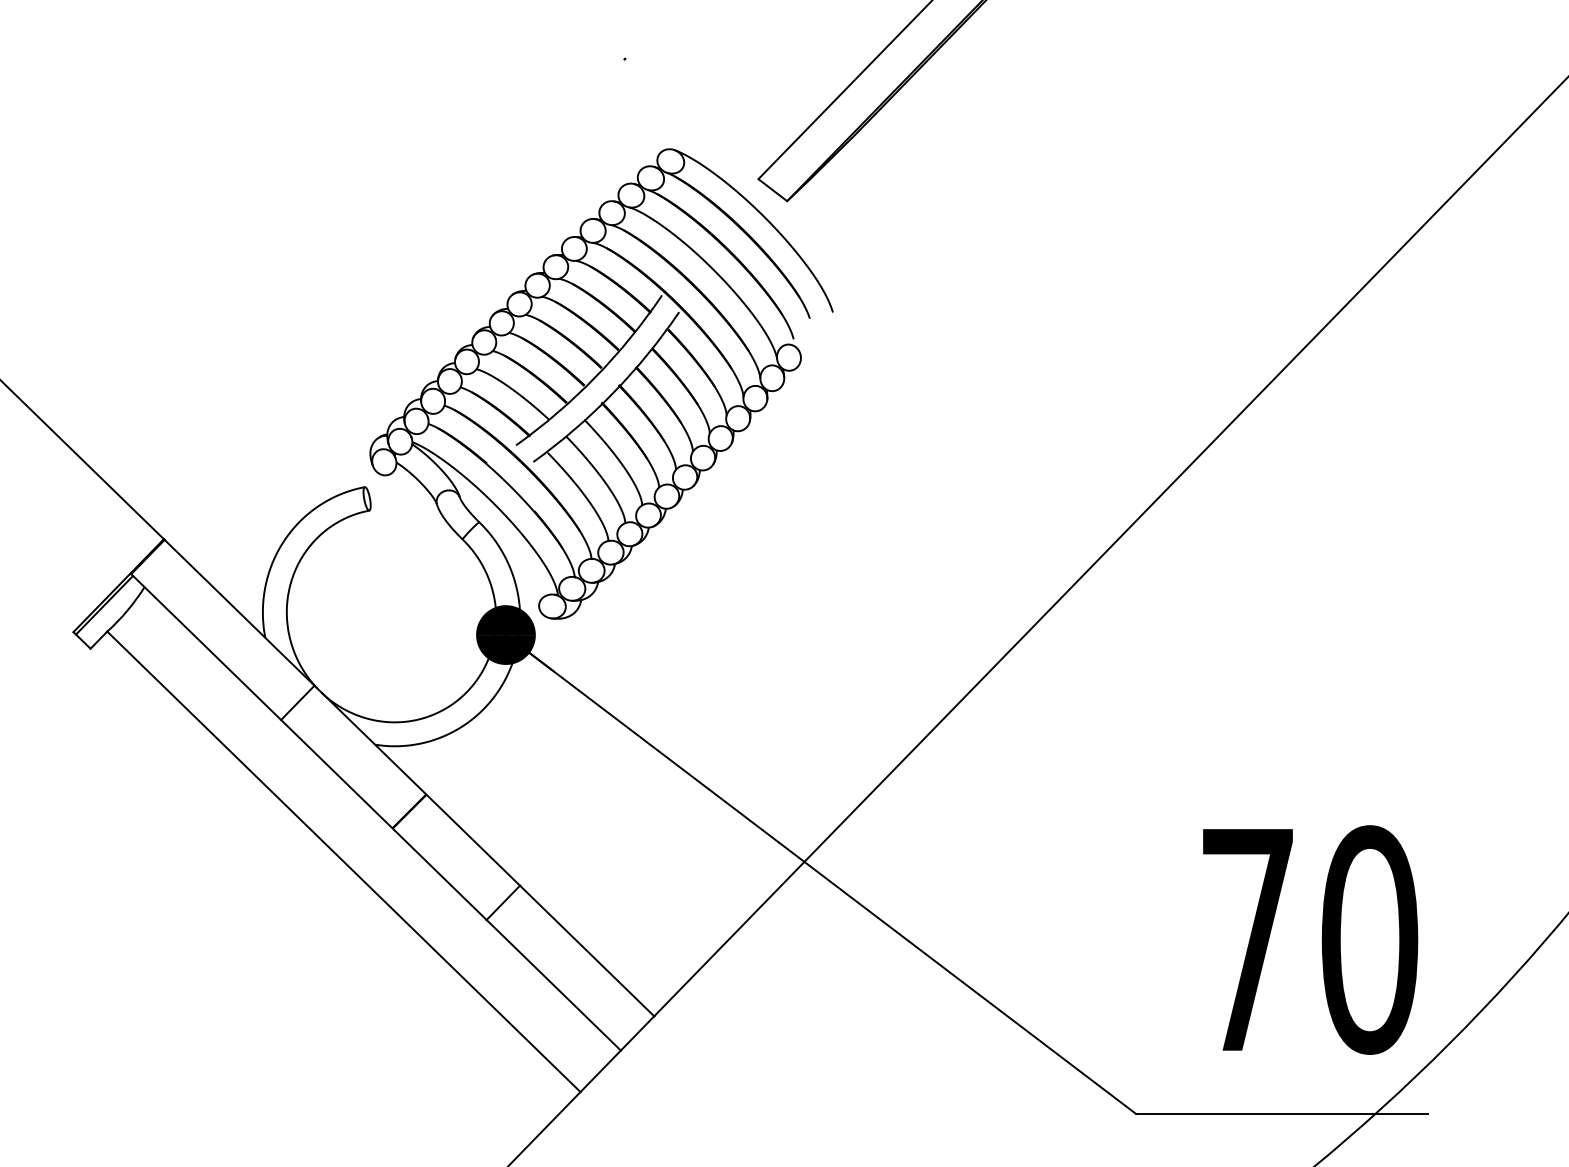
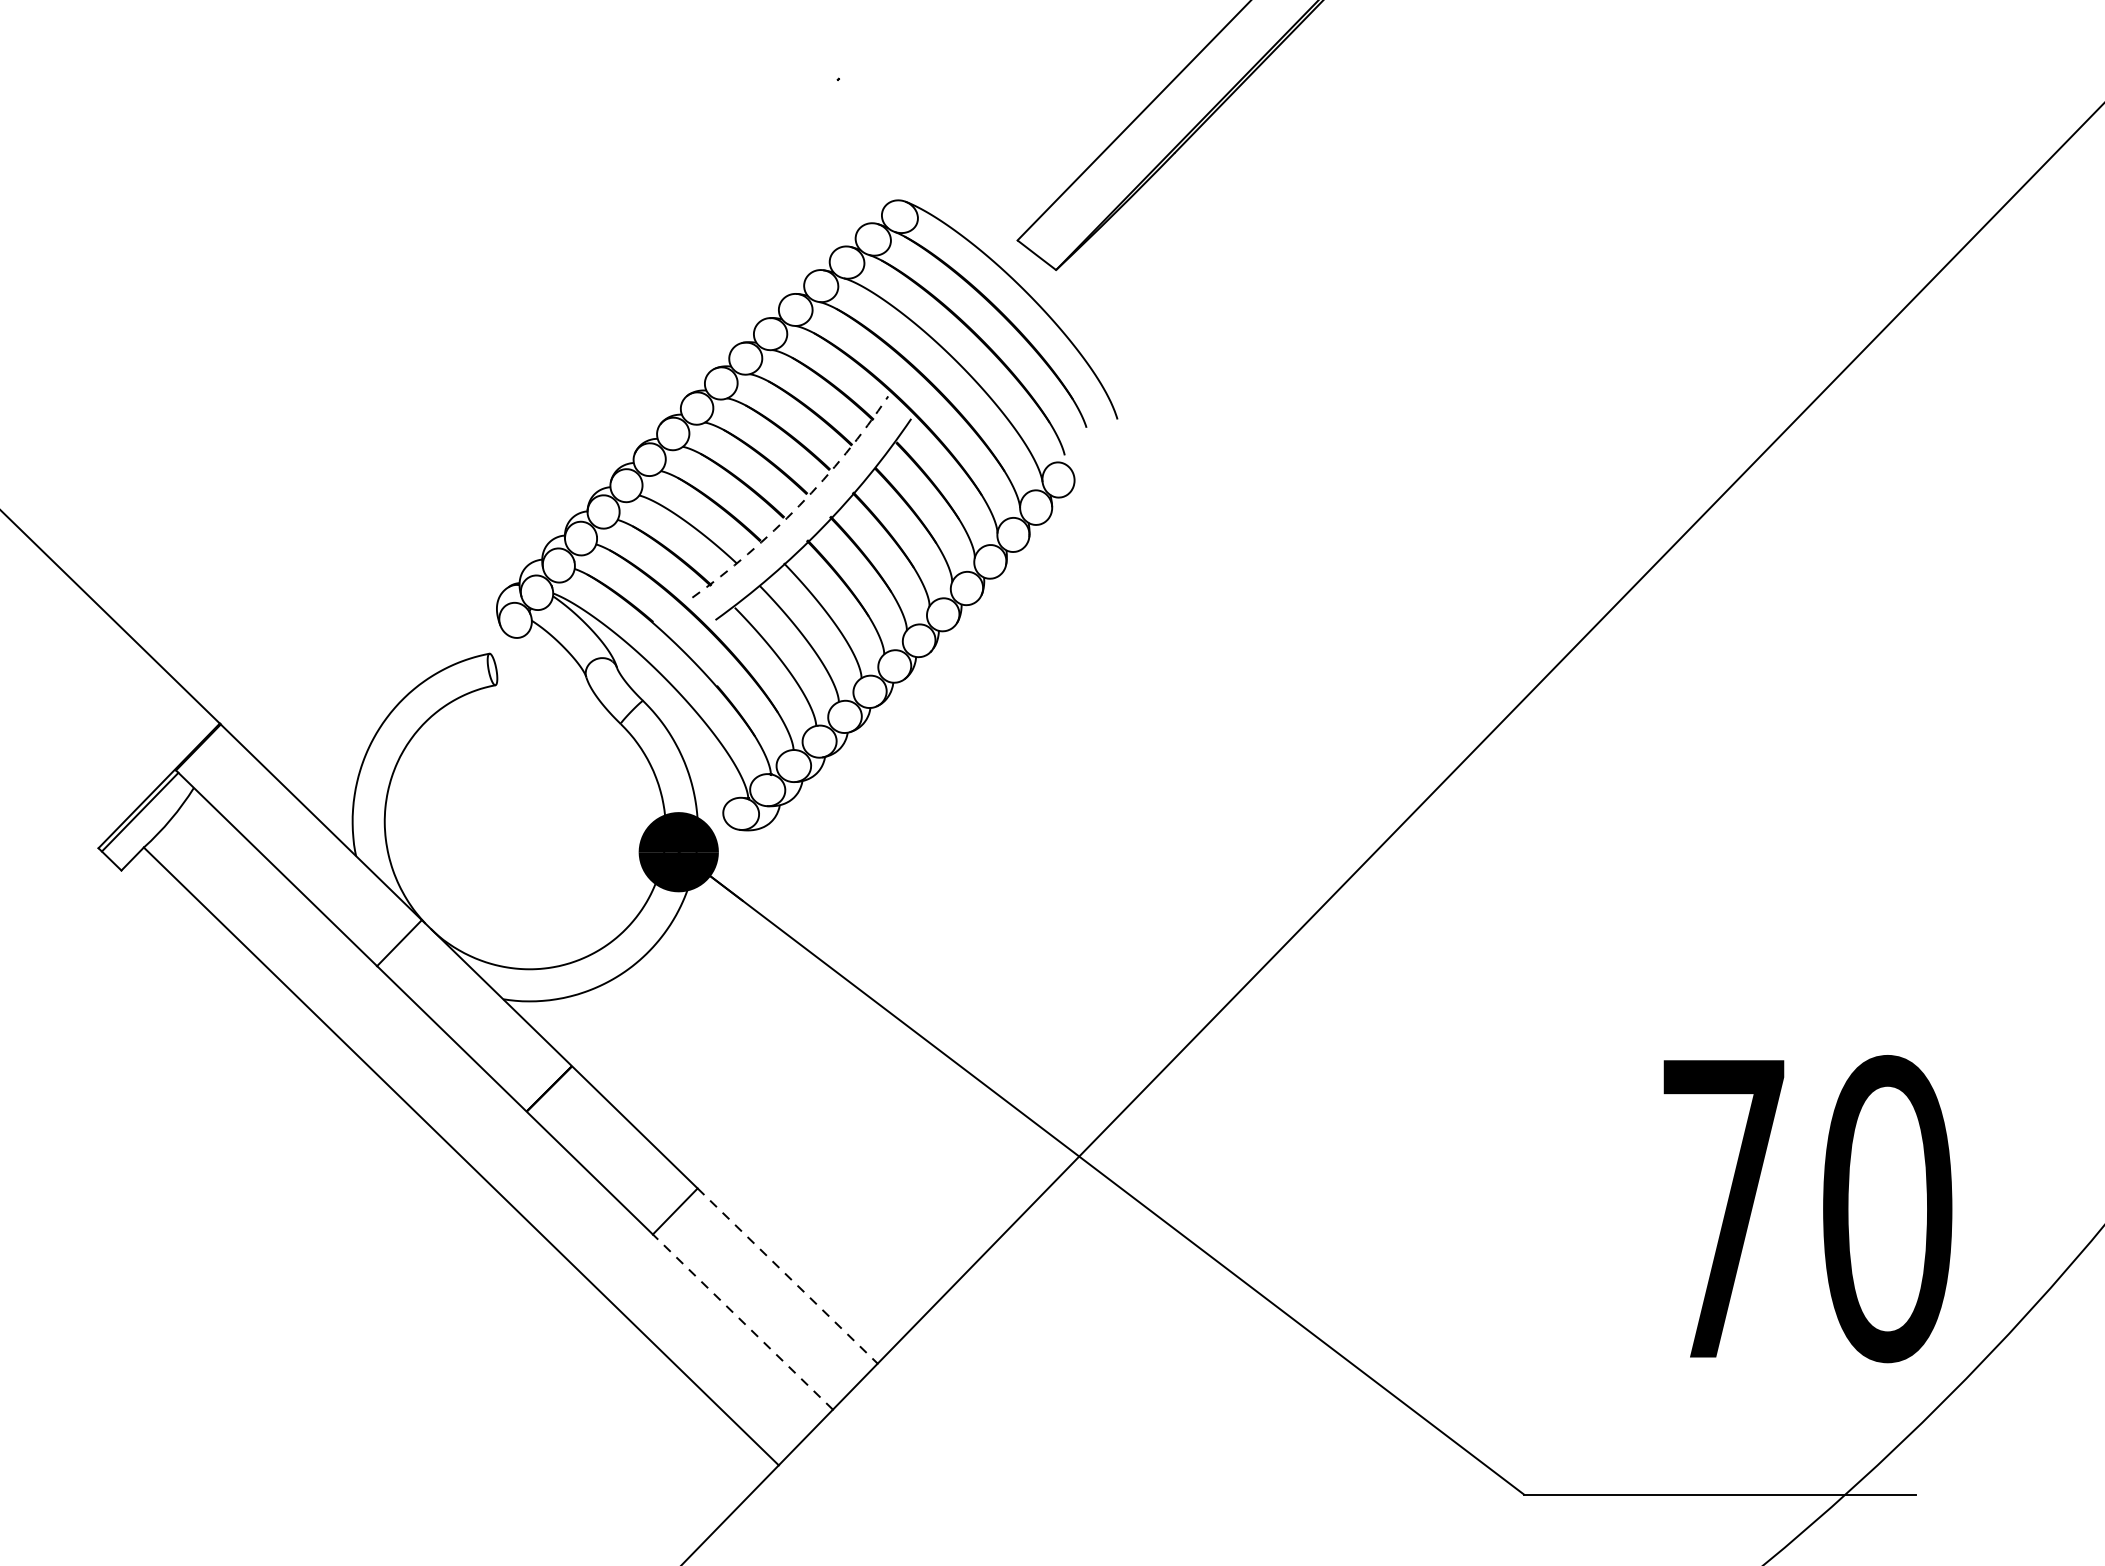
arc: (595, 376) -> (798, 505), solid -> dashed
text: (1310, 939) -> (1807, 1208), moved
line: (587, 950) -> (788, 1275), solid -> dashed
line: (553, 985) -> (742, 1322), solid -> dashed

